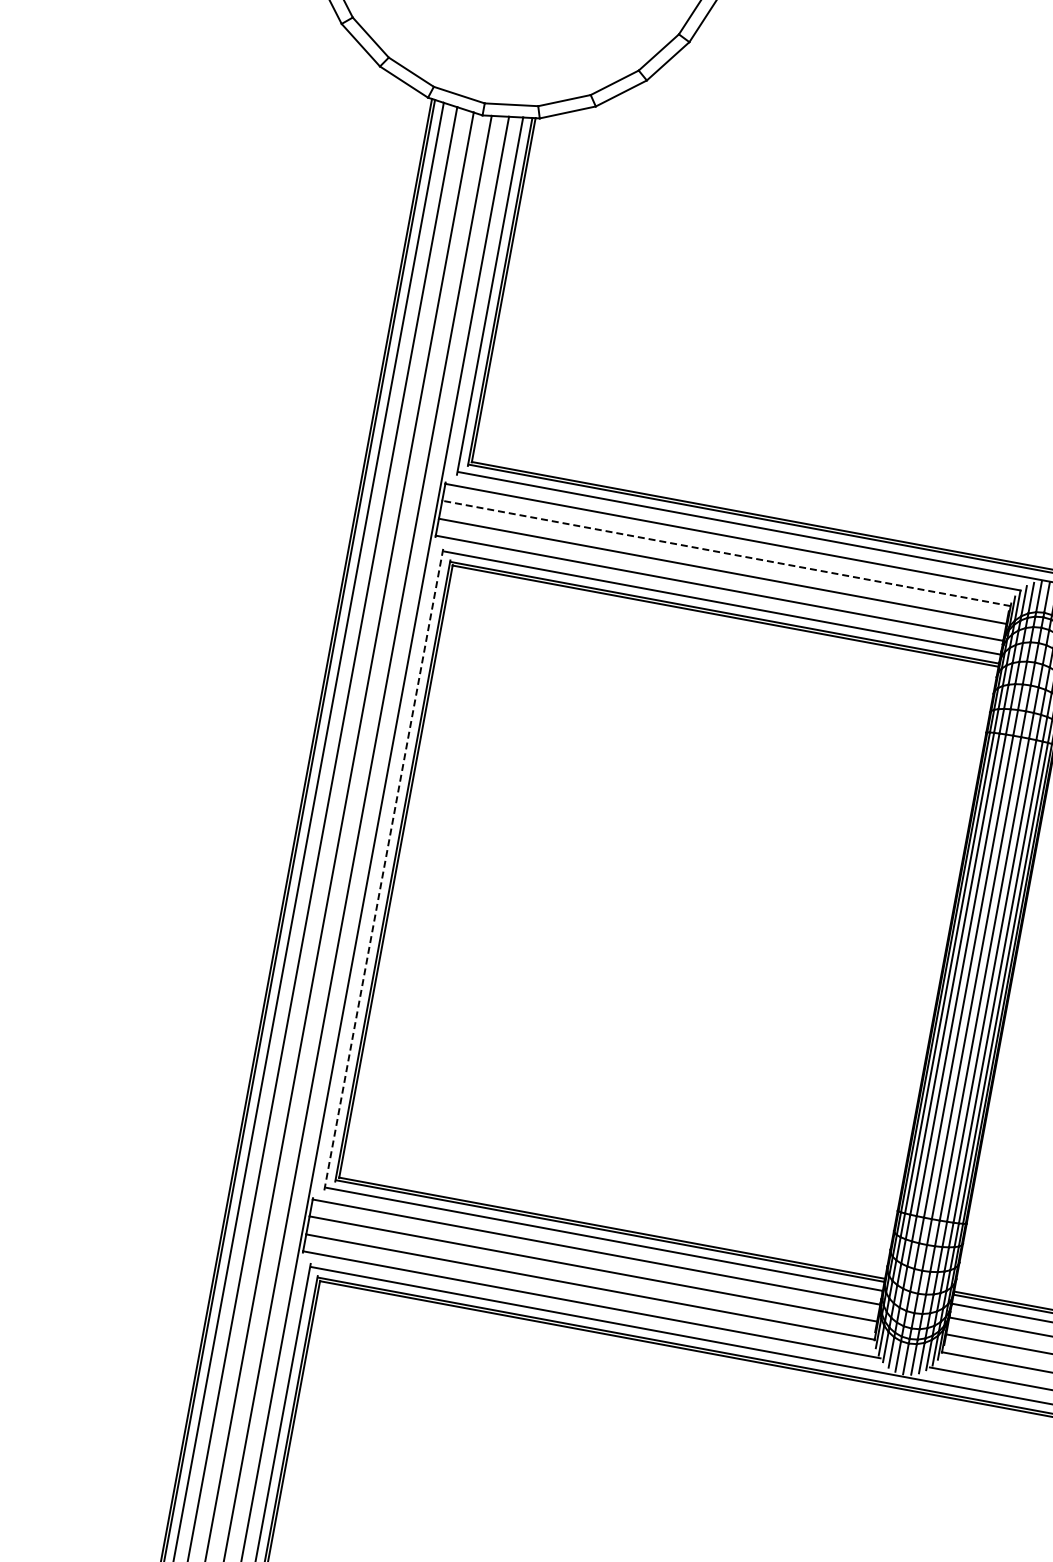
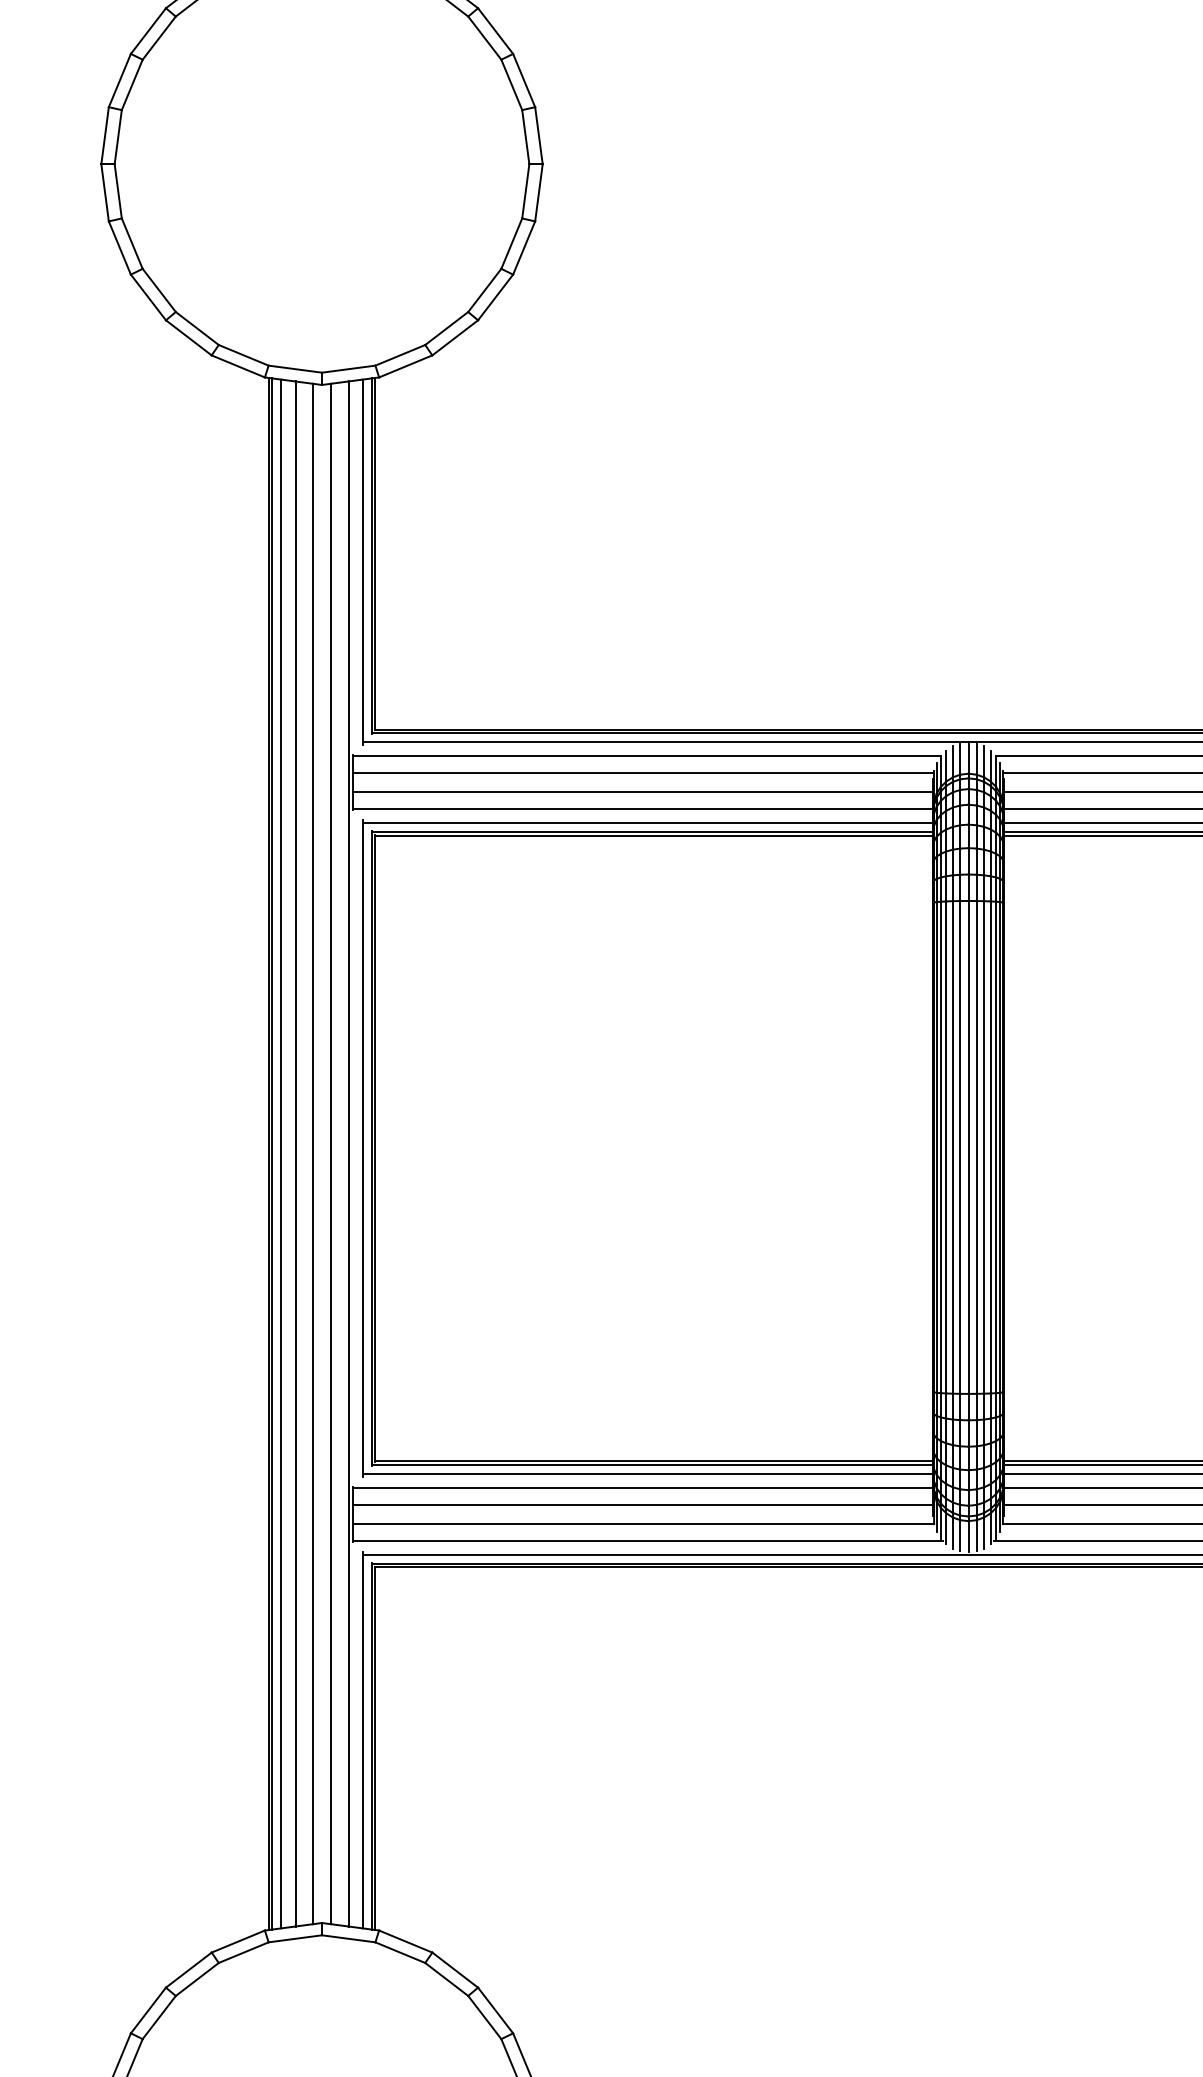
line: (726, 553) -> (643, 773), dashed -> solid
line: (383, 868) -> (362, 1147), dashed -> solid

